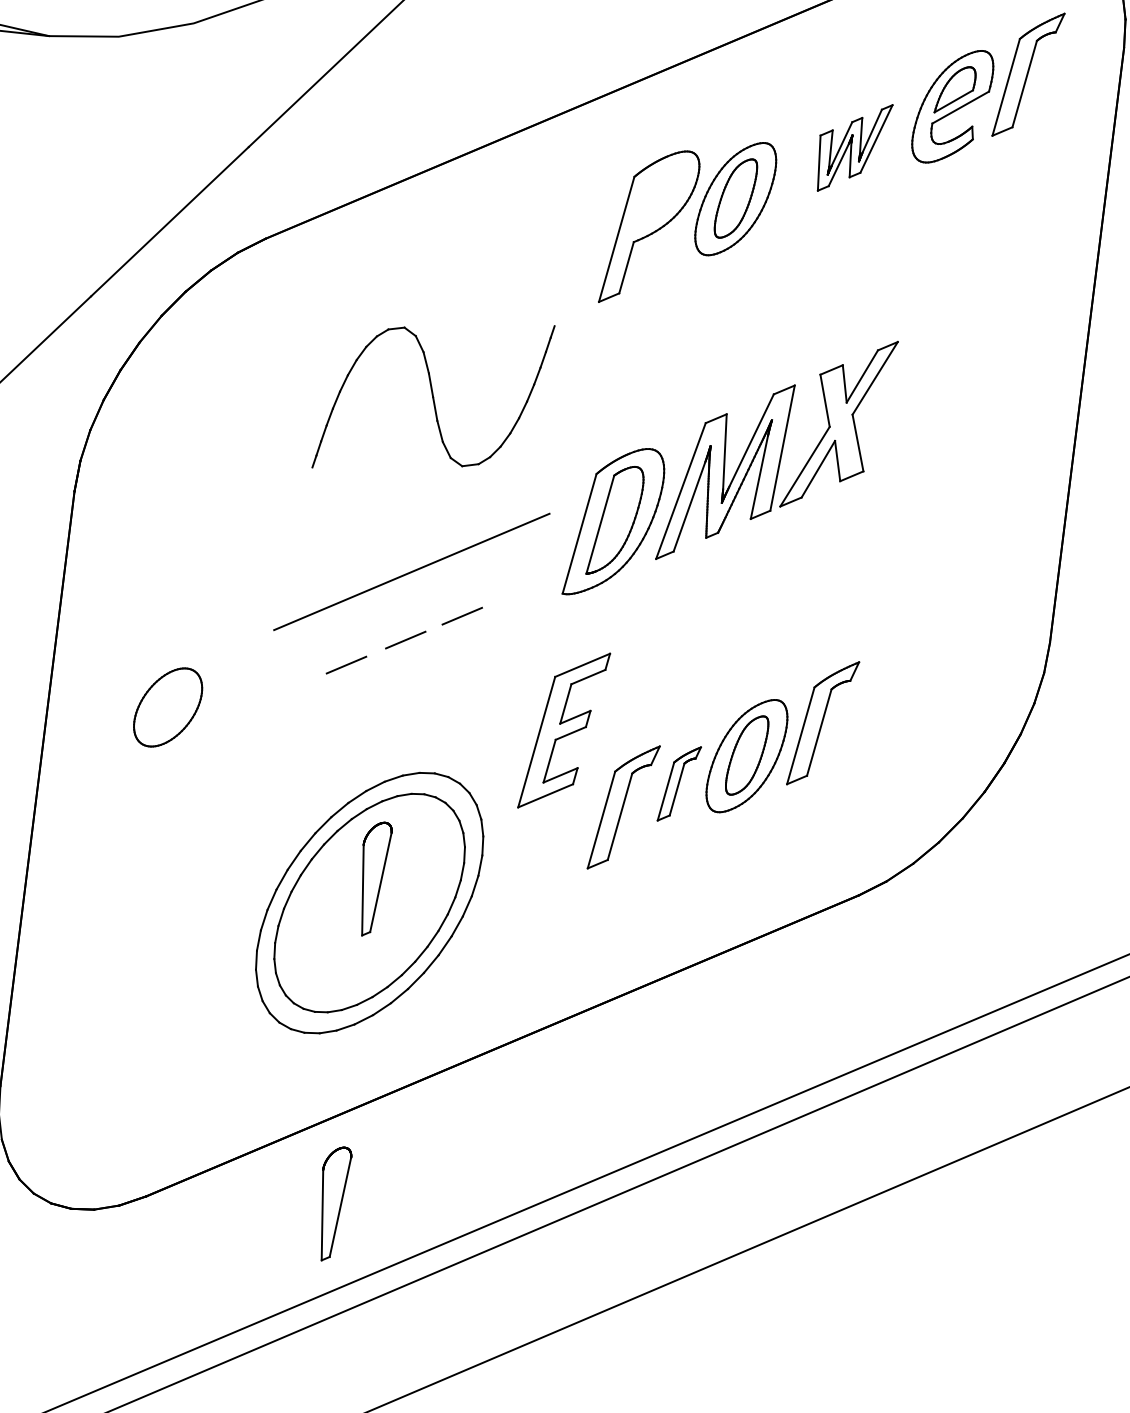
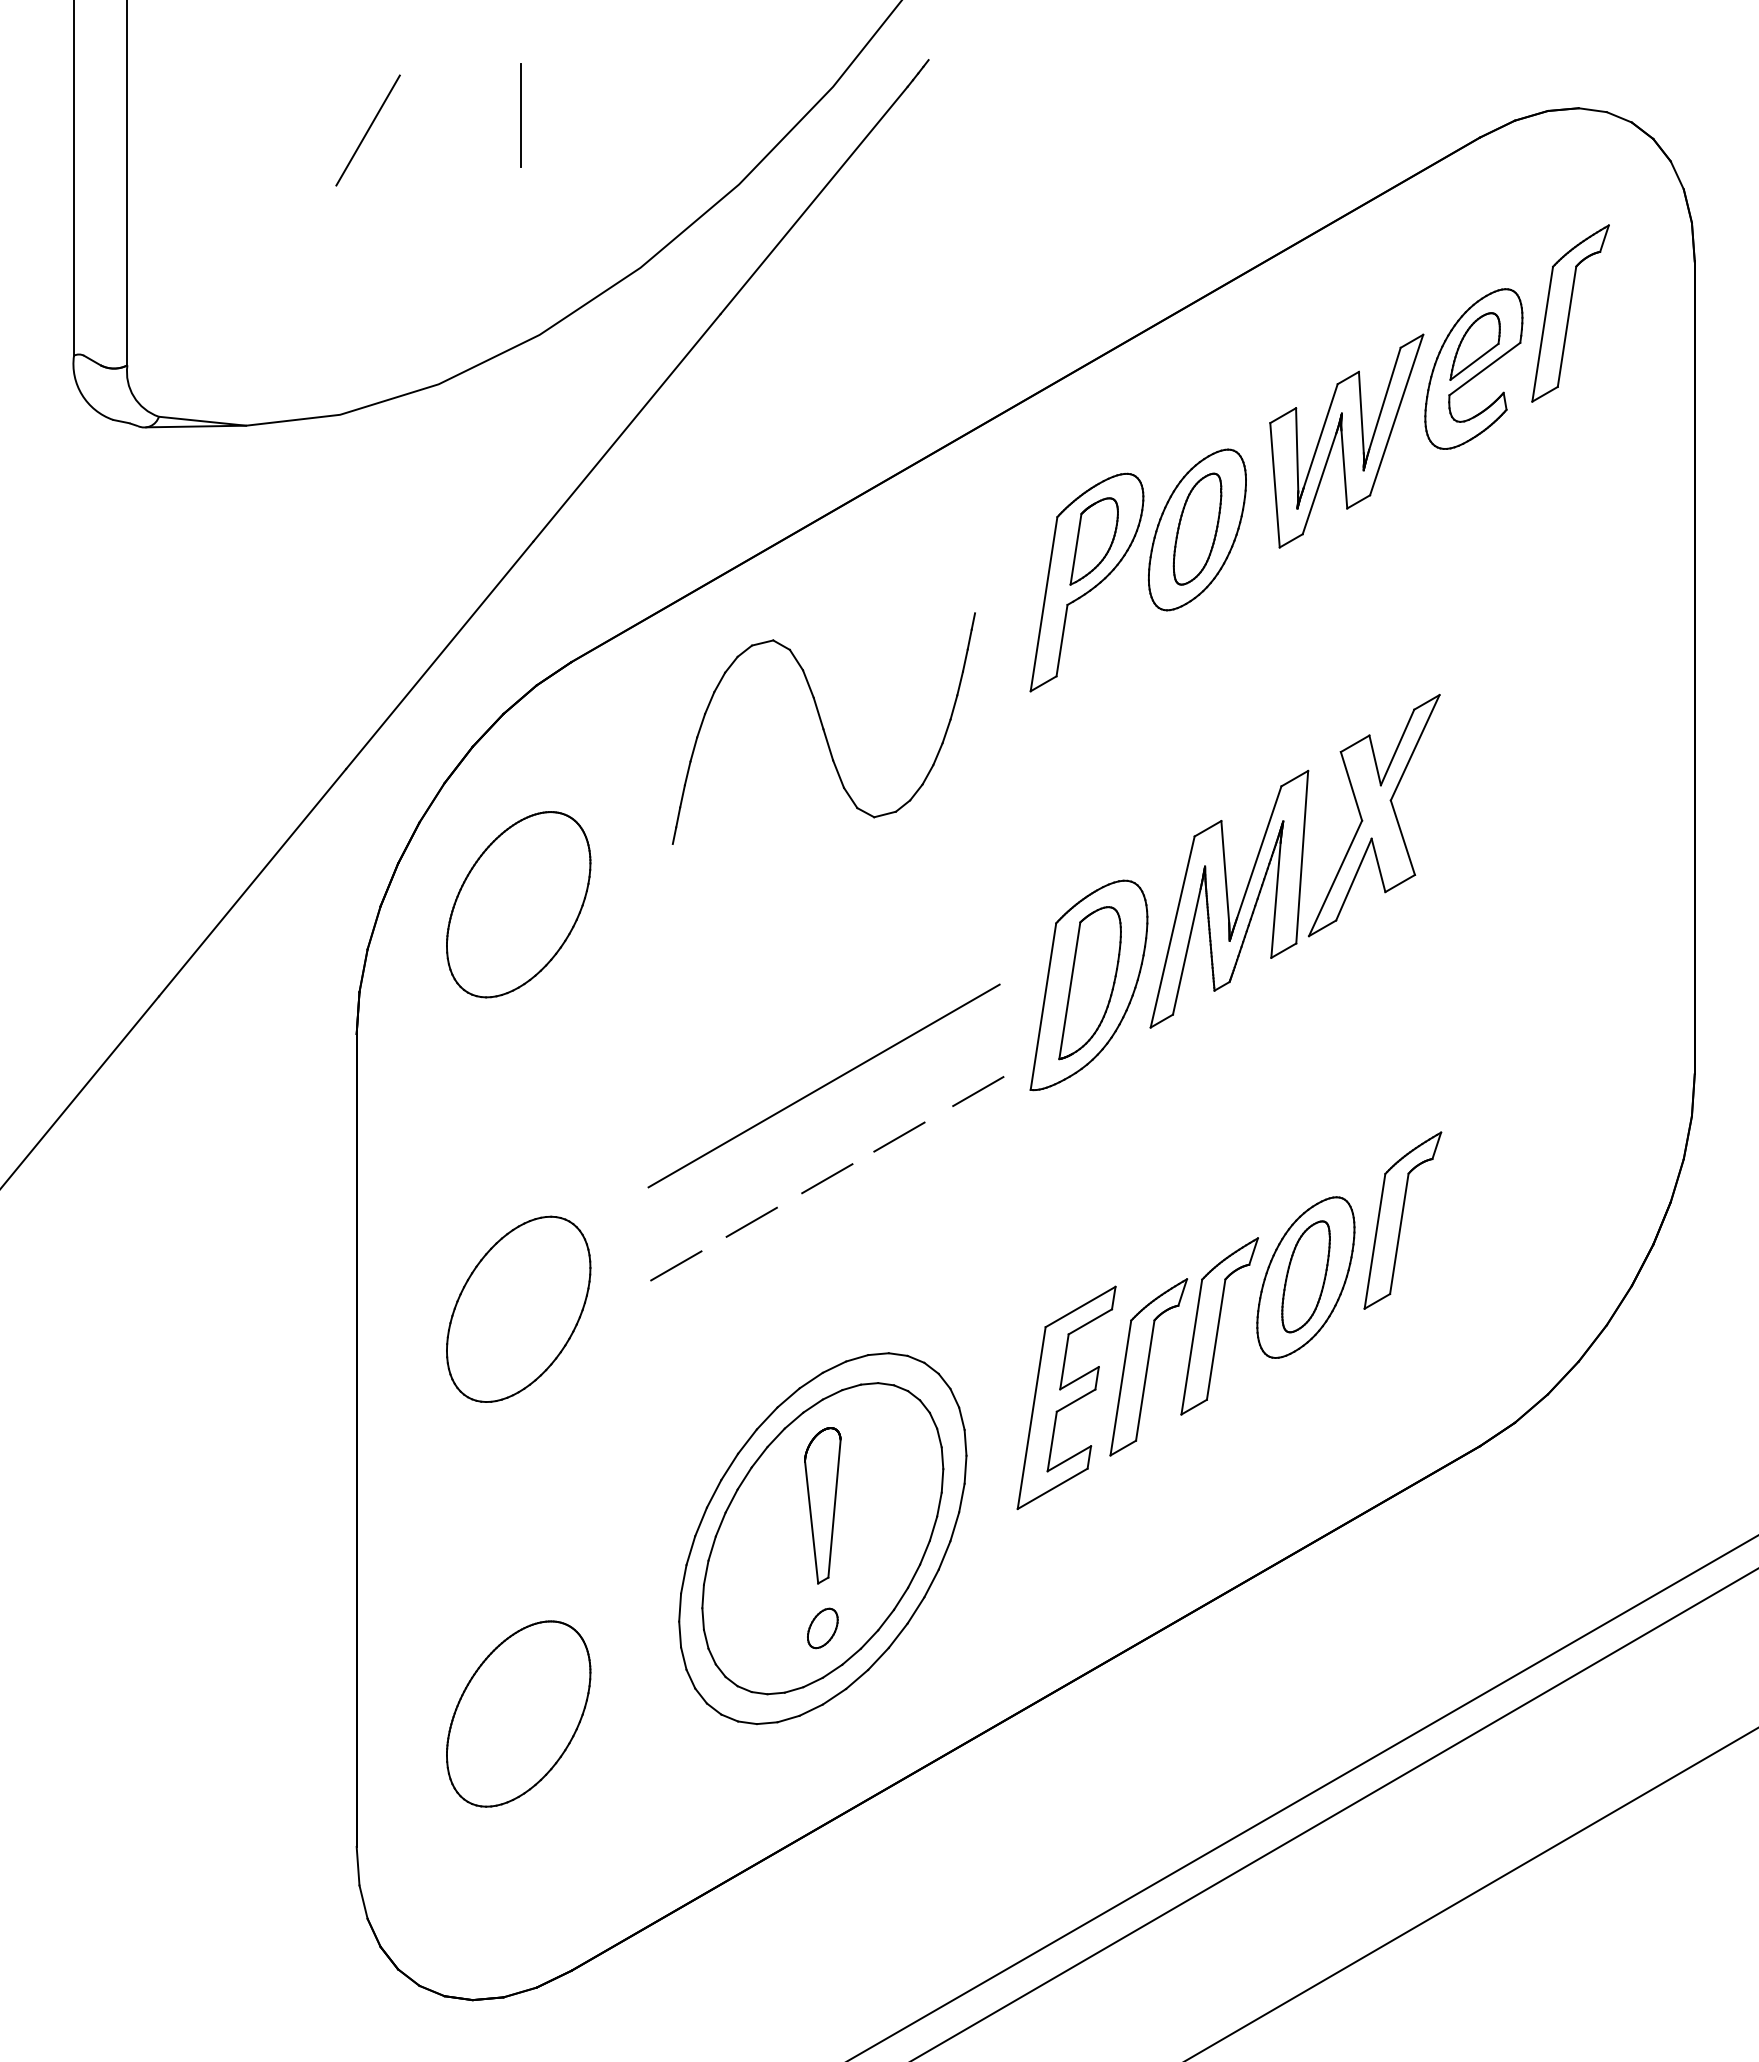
part: (852, 147) -> (1346, 440), size x1.67
part: (658, 198) -> (1093, 541), added
part: (433, 396) -> (823, 728), moved
part: (204, 411) -> (518, 904), added
line: (524, 590) -> (978, 1091), added
line: (287, 689) -> (676, 1265), added
part: (167, 706) -> (518, 1308), size x1.67
part: (564, 730) -> (1066, 1397), moved
part: (679, 783) -> (1219, 1326), size x1.67
part: (361, 968) -> (822, 1628), added
part: (131, 1003) -> (518, 1713), added
part: (331, 1203) -> (822, 1949), removed

